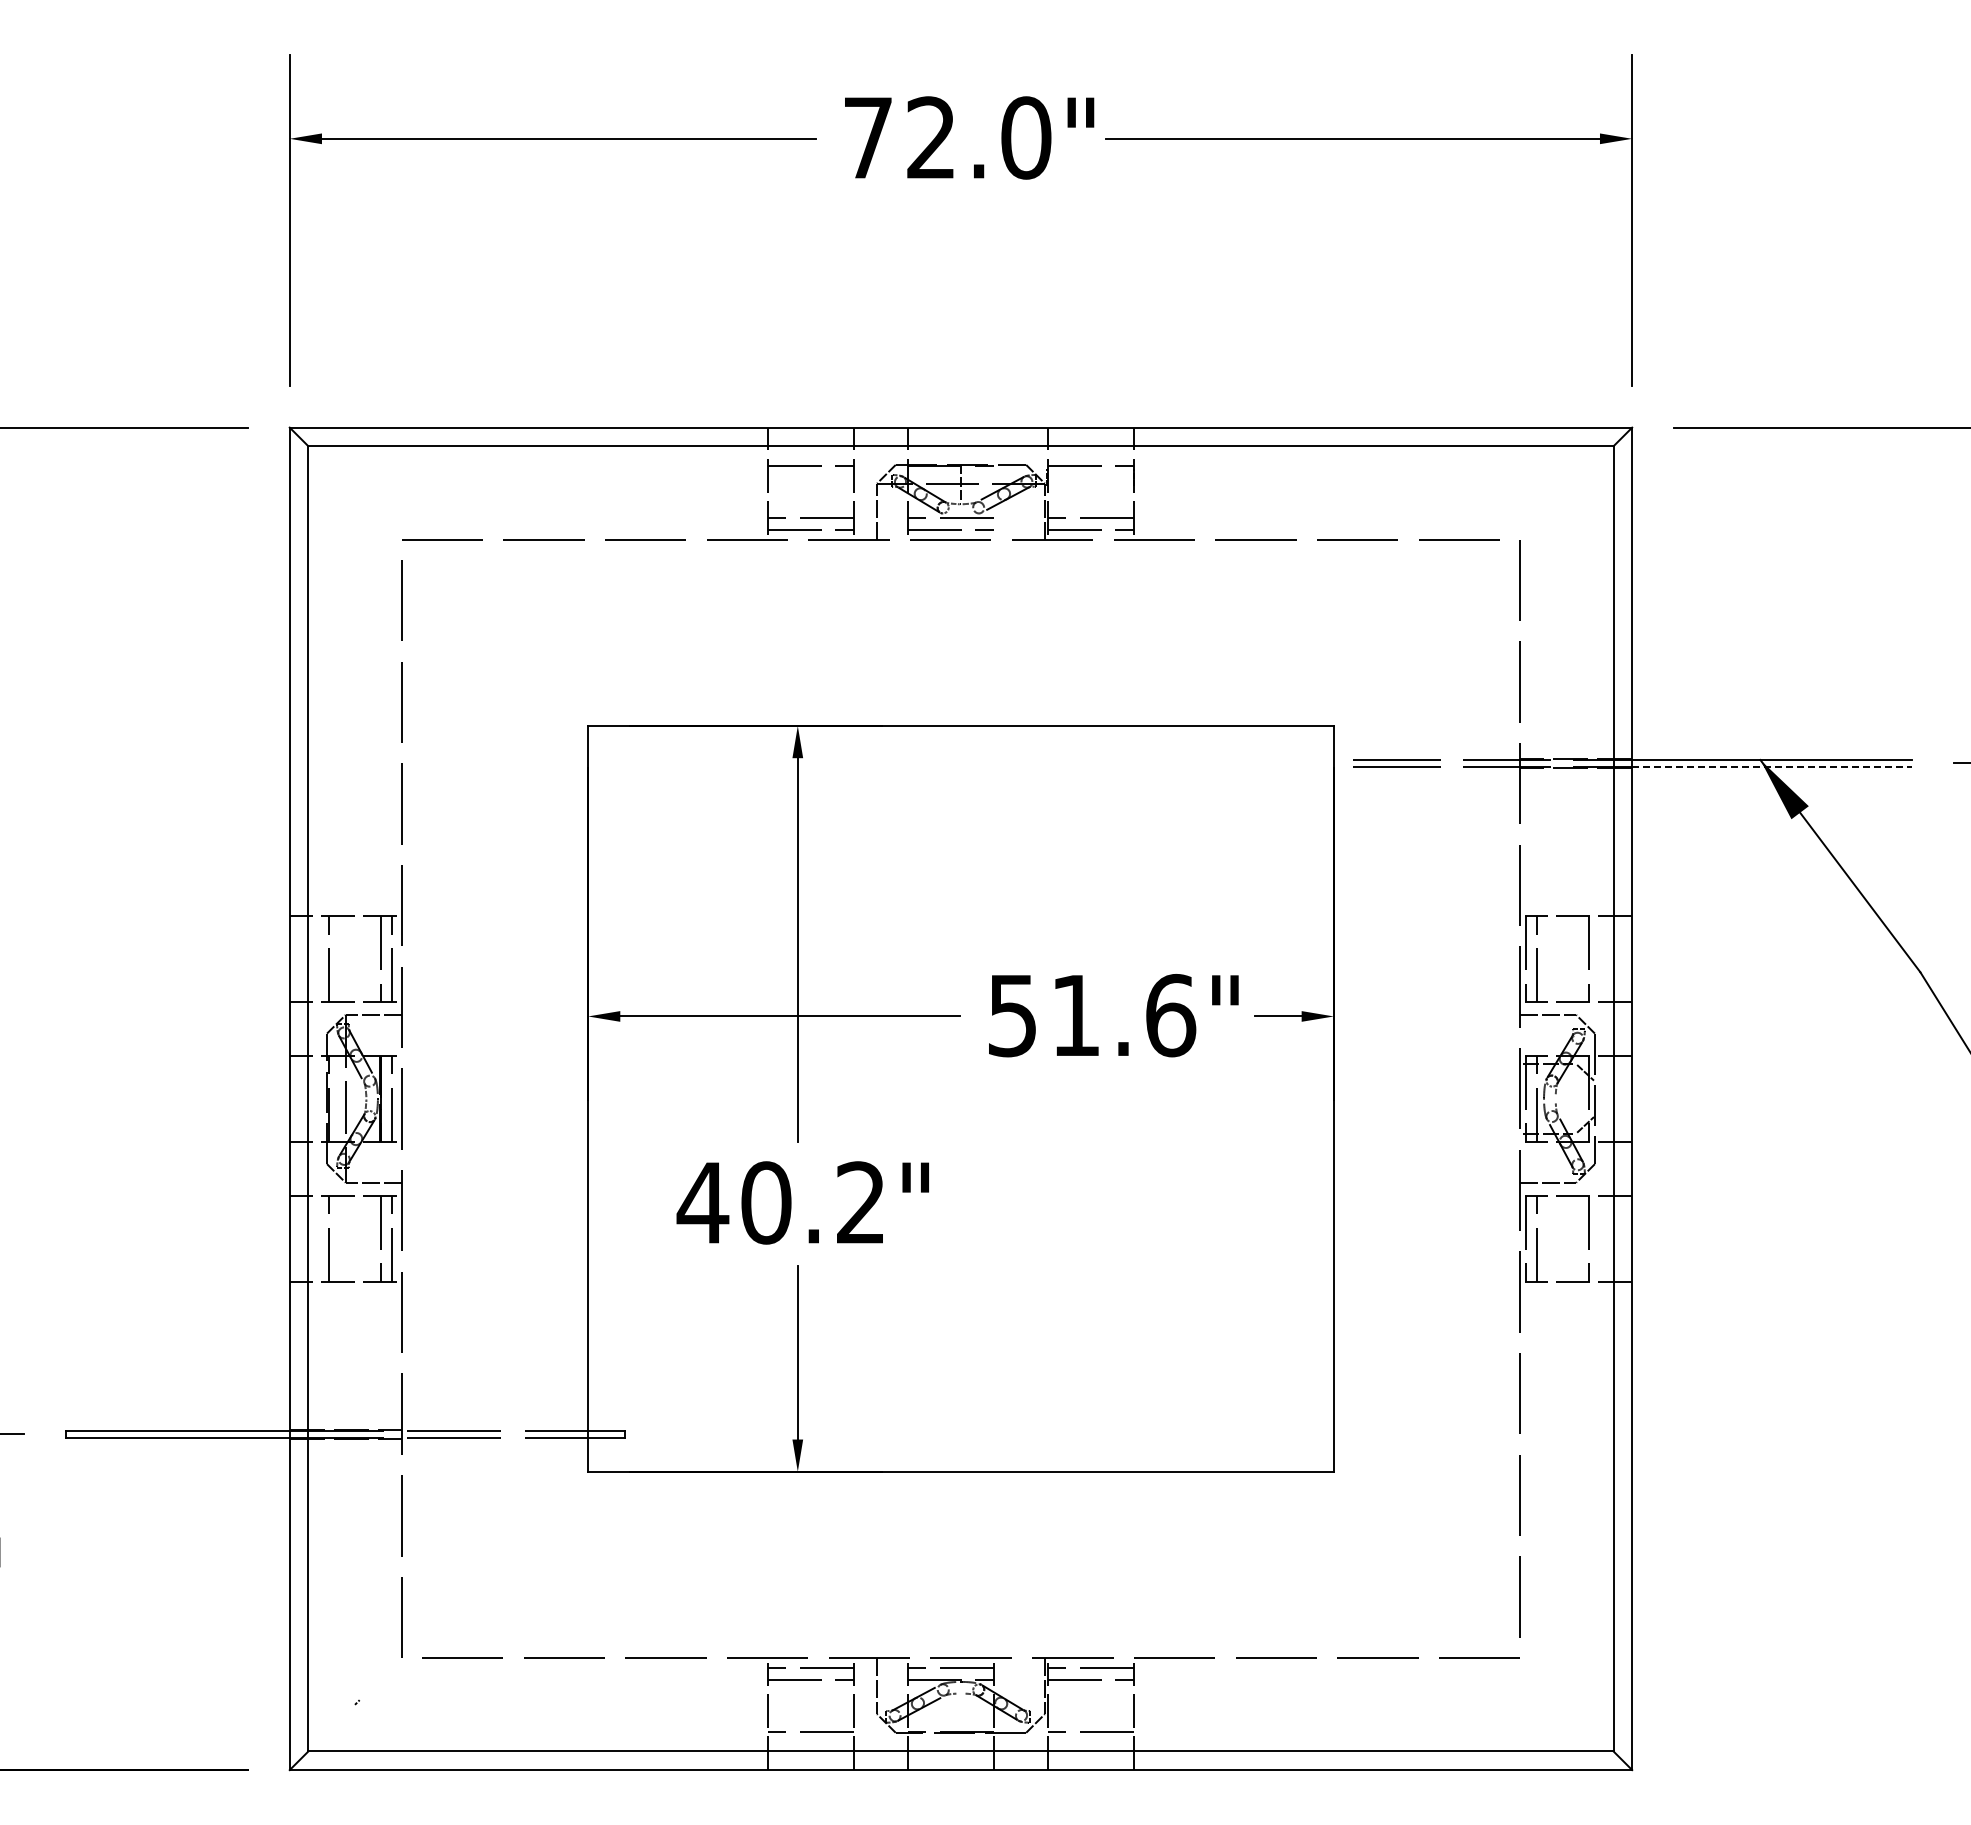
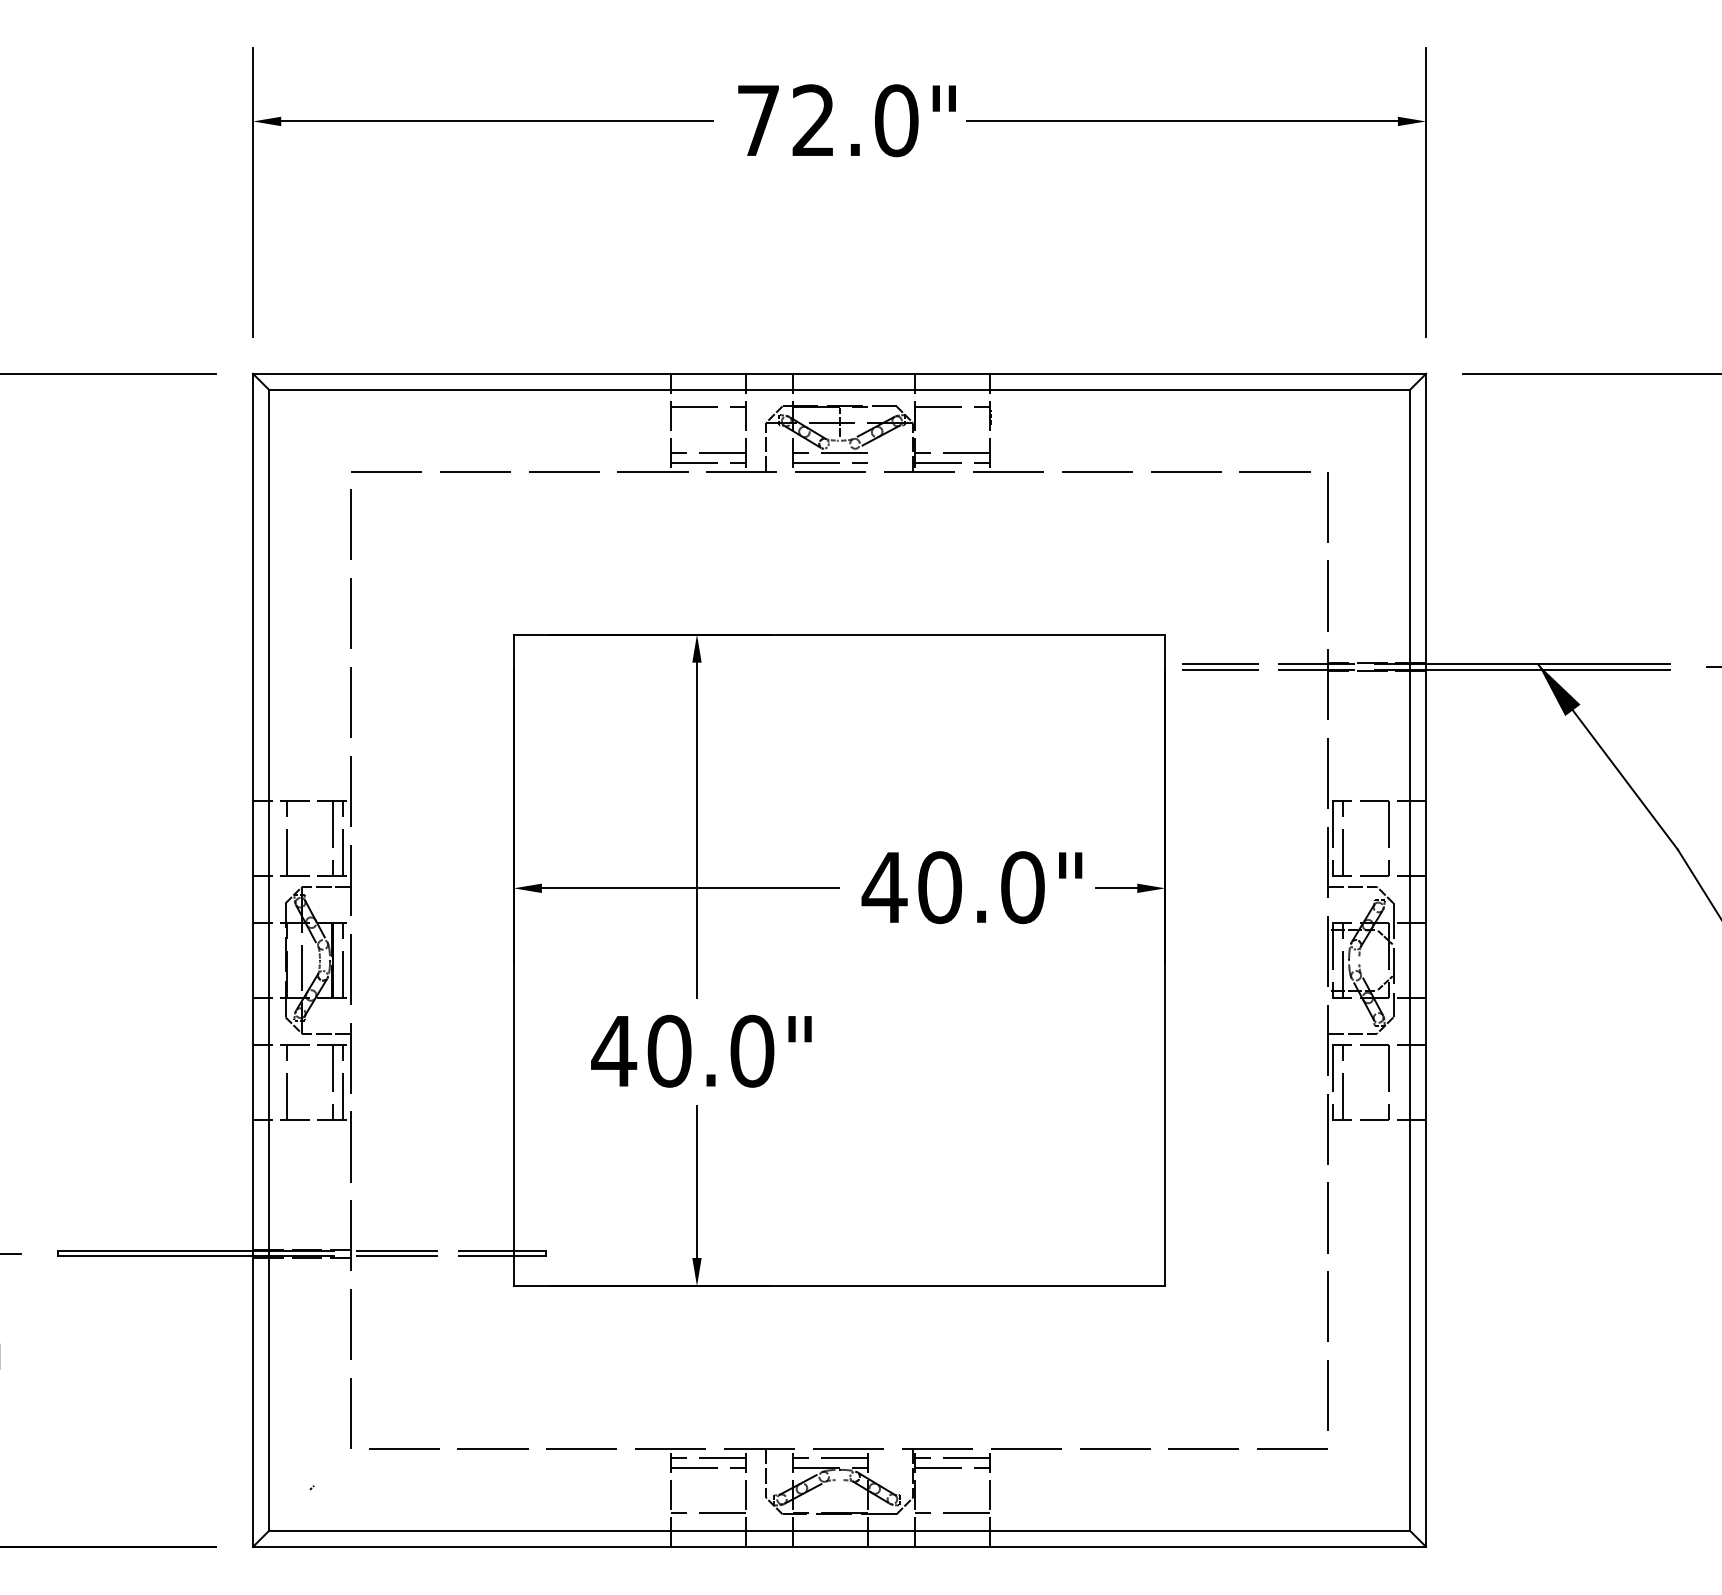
line: (1772, 766) -> (1548, 669), dashed -> solid
text: (1091, 1015) -> (953, 887), 51.6" -> 40.0"
text: (861, 1202) -> (752, 1050), 40.2" -> 40.0"

